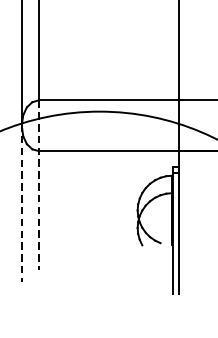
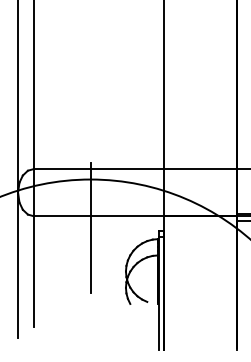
line: (99, 163) -> (90, 227), added
line: (38, 184) -> (33, 247), dashed -> solid
line: (22, 203) -> (18, 265), dashed -> solid

